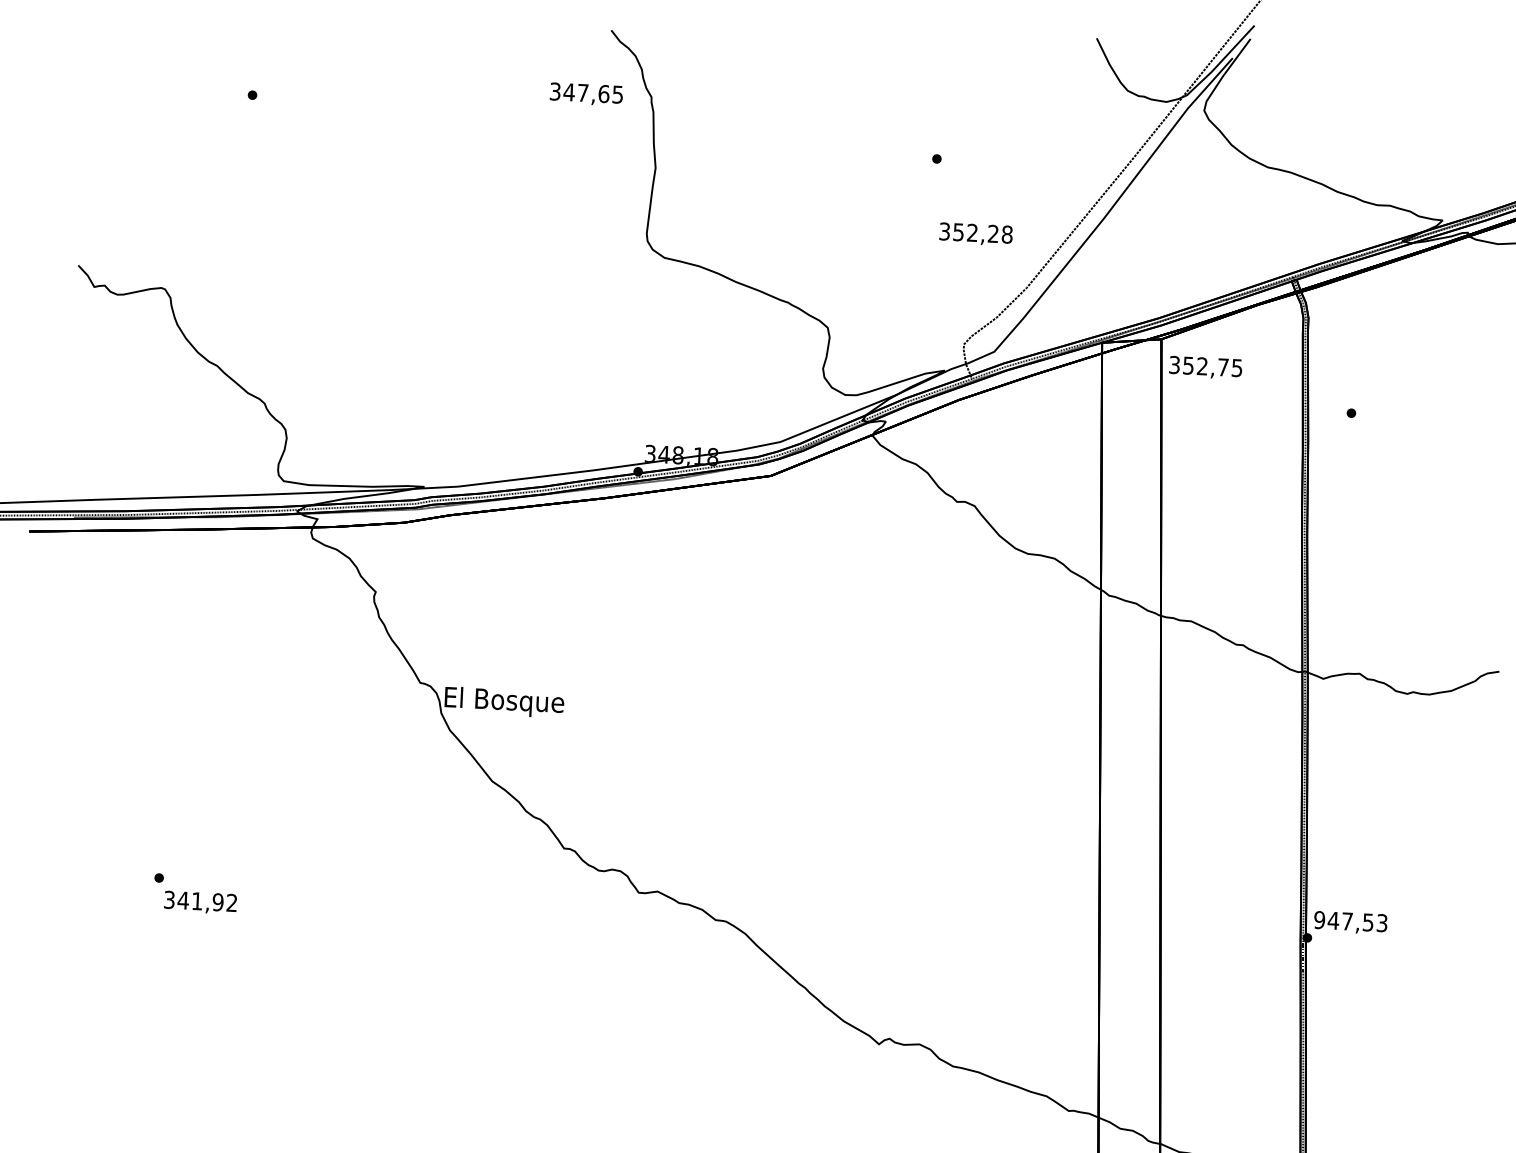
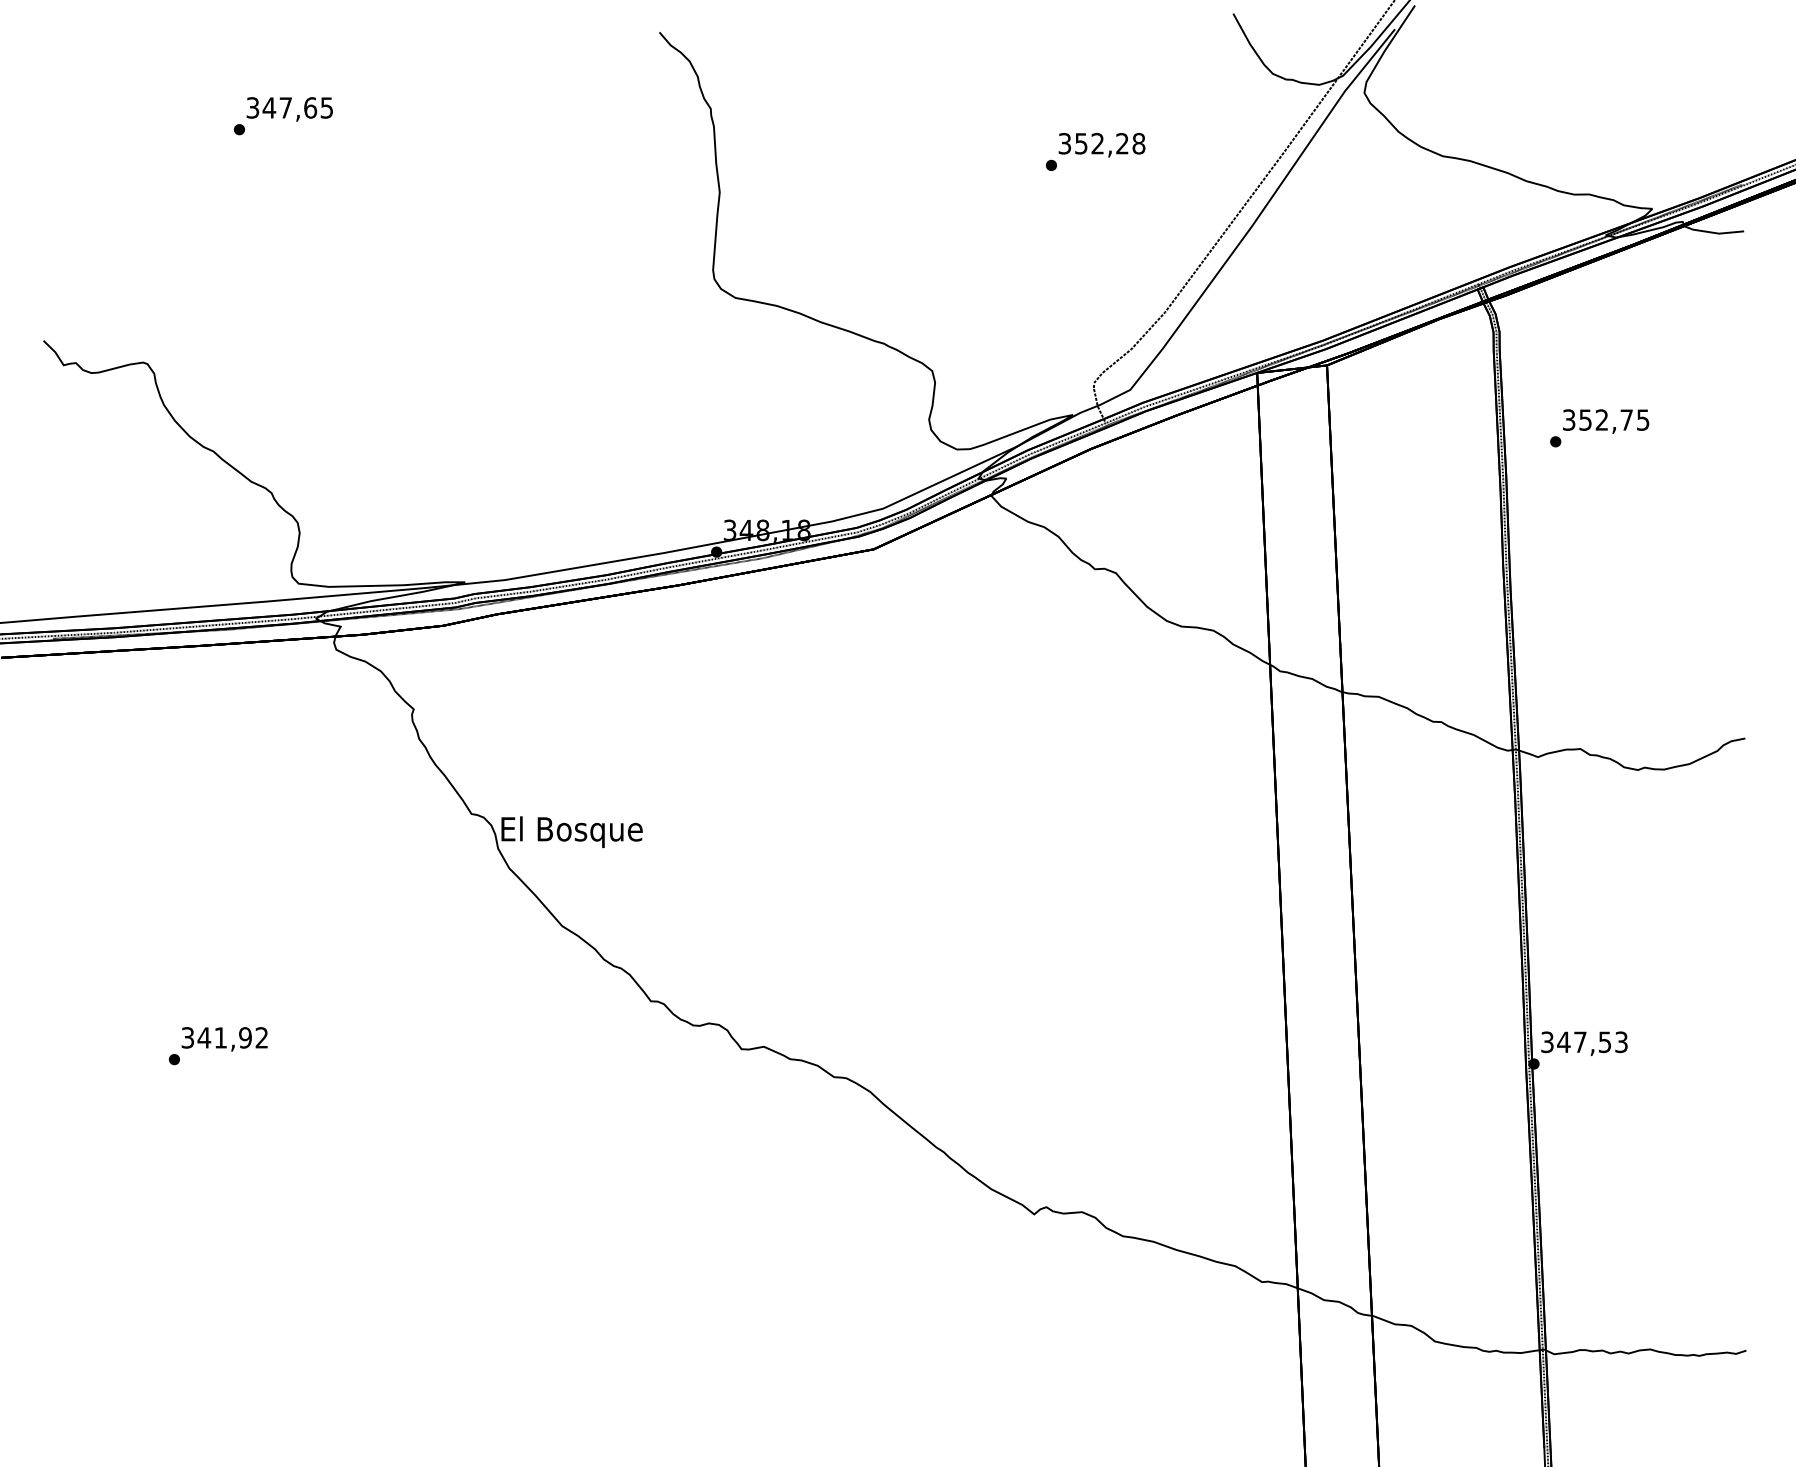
text: (586, 94) -> (289, 109), moved
text: (975, 234) -> (1101, 145), moved
text: (1206, 367) -> (1606, 421), moved
text: (200, 902) -> (224, 1039), moved
text: (1319, 919) -> (1547, 1041), 947,53 -> 347,53

